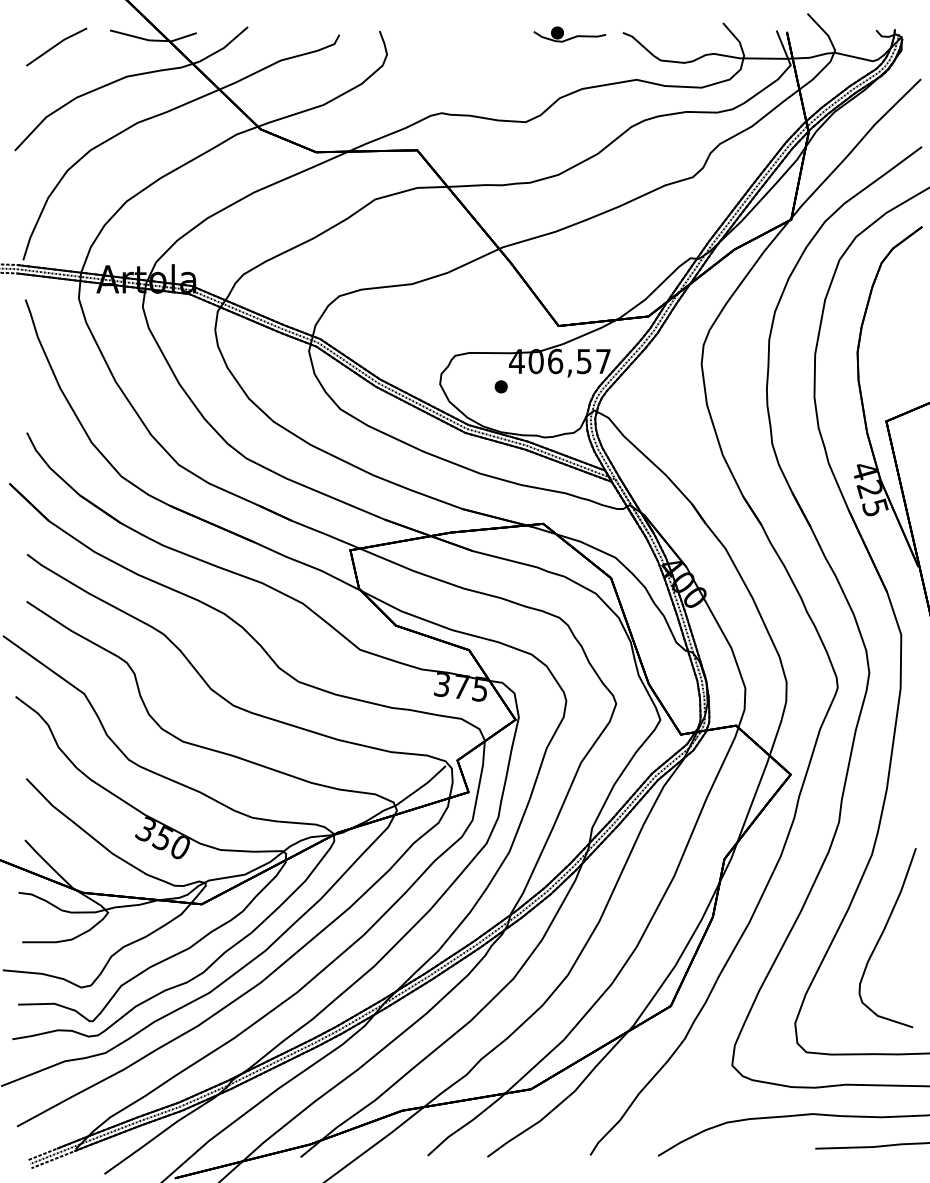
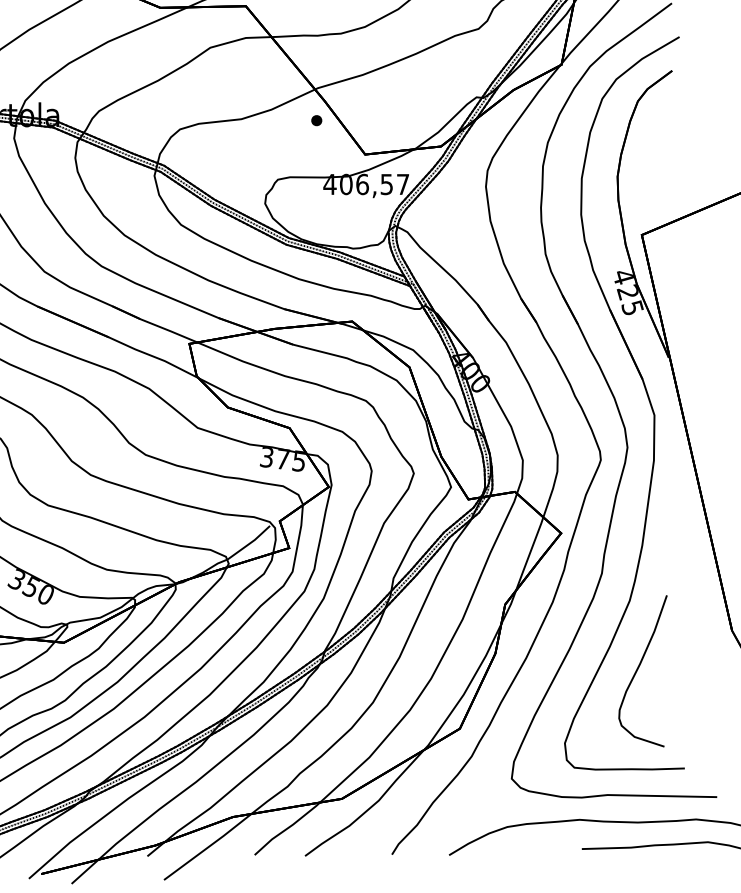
part: (500, 386) -> (316, 120), moved

